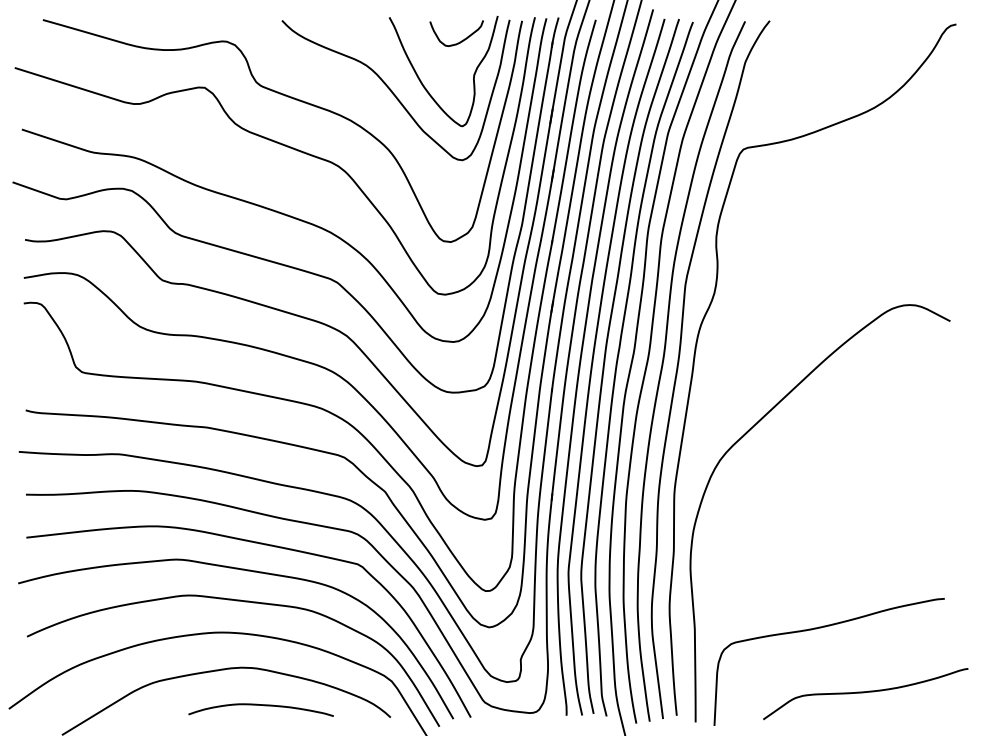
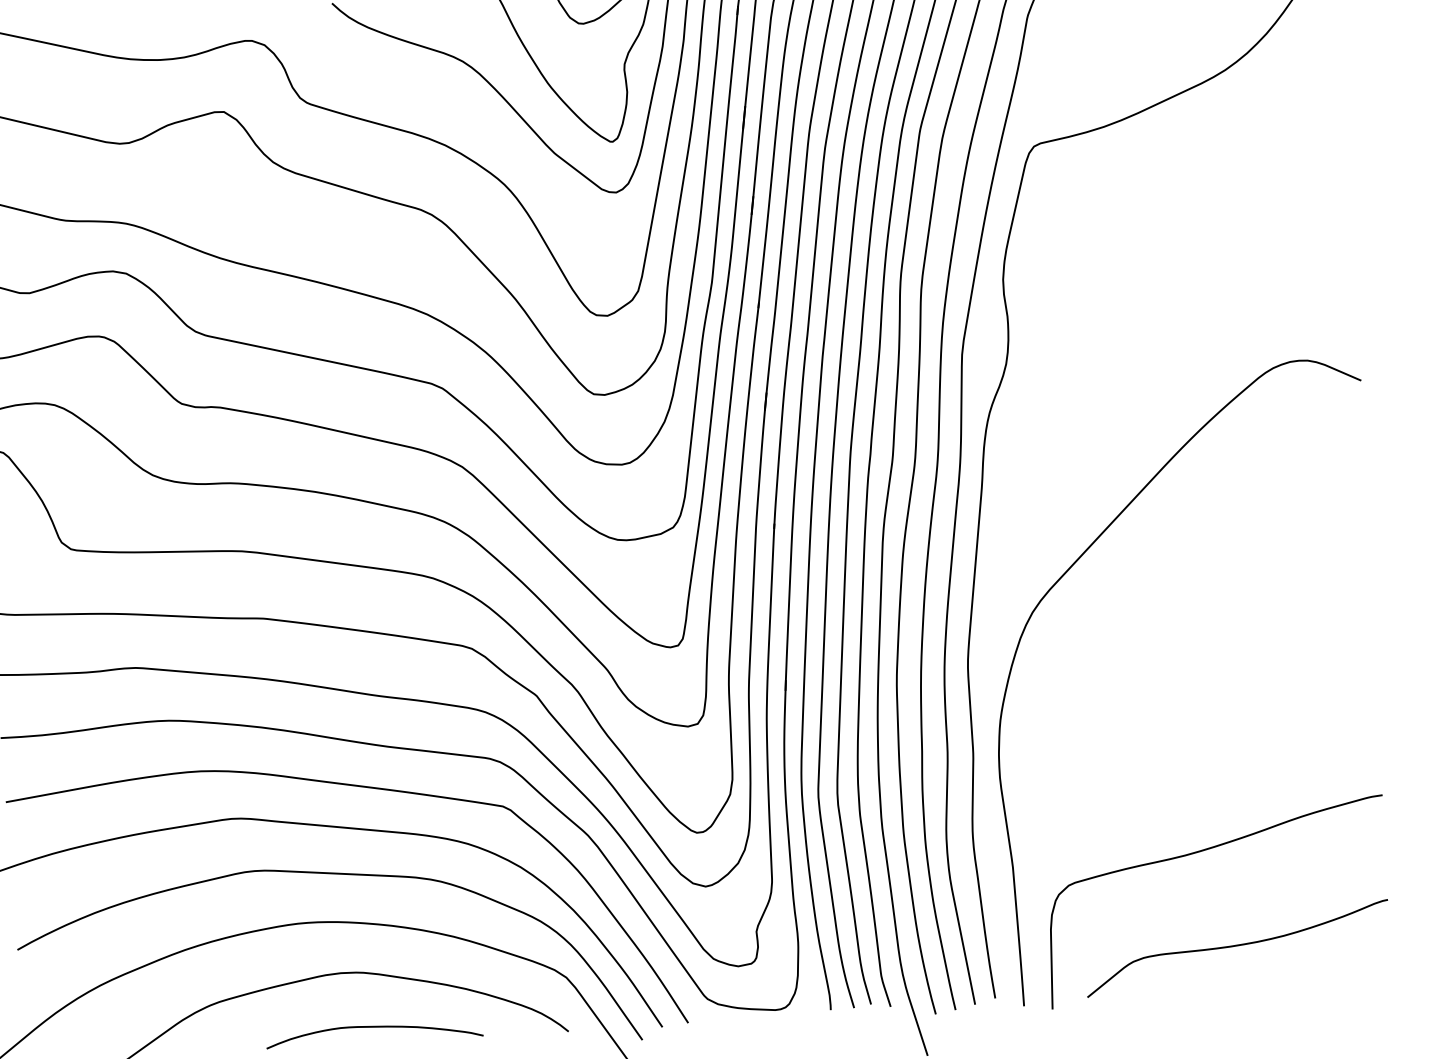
curve: (865, 692) -> (1237, 946), moved

